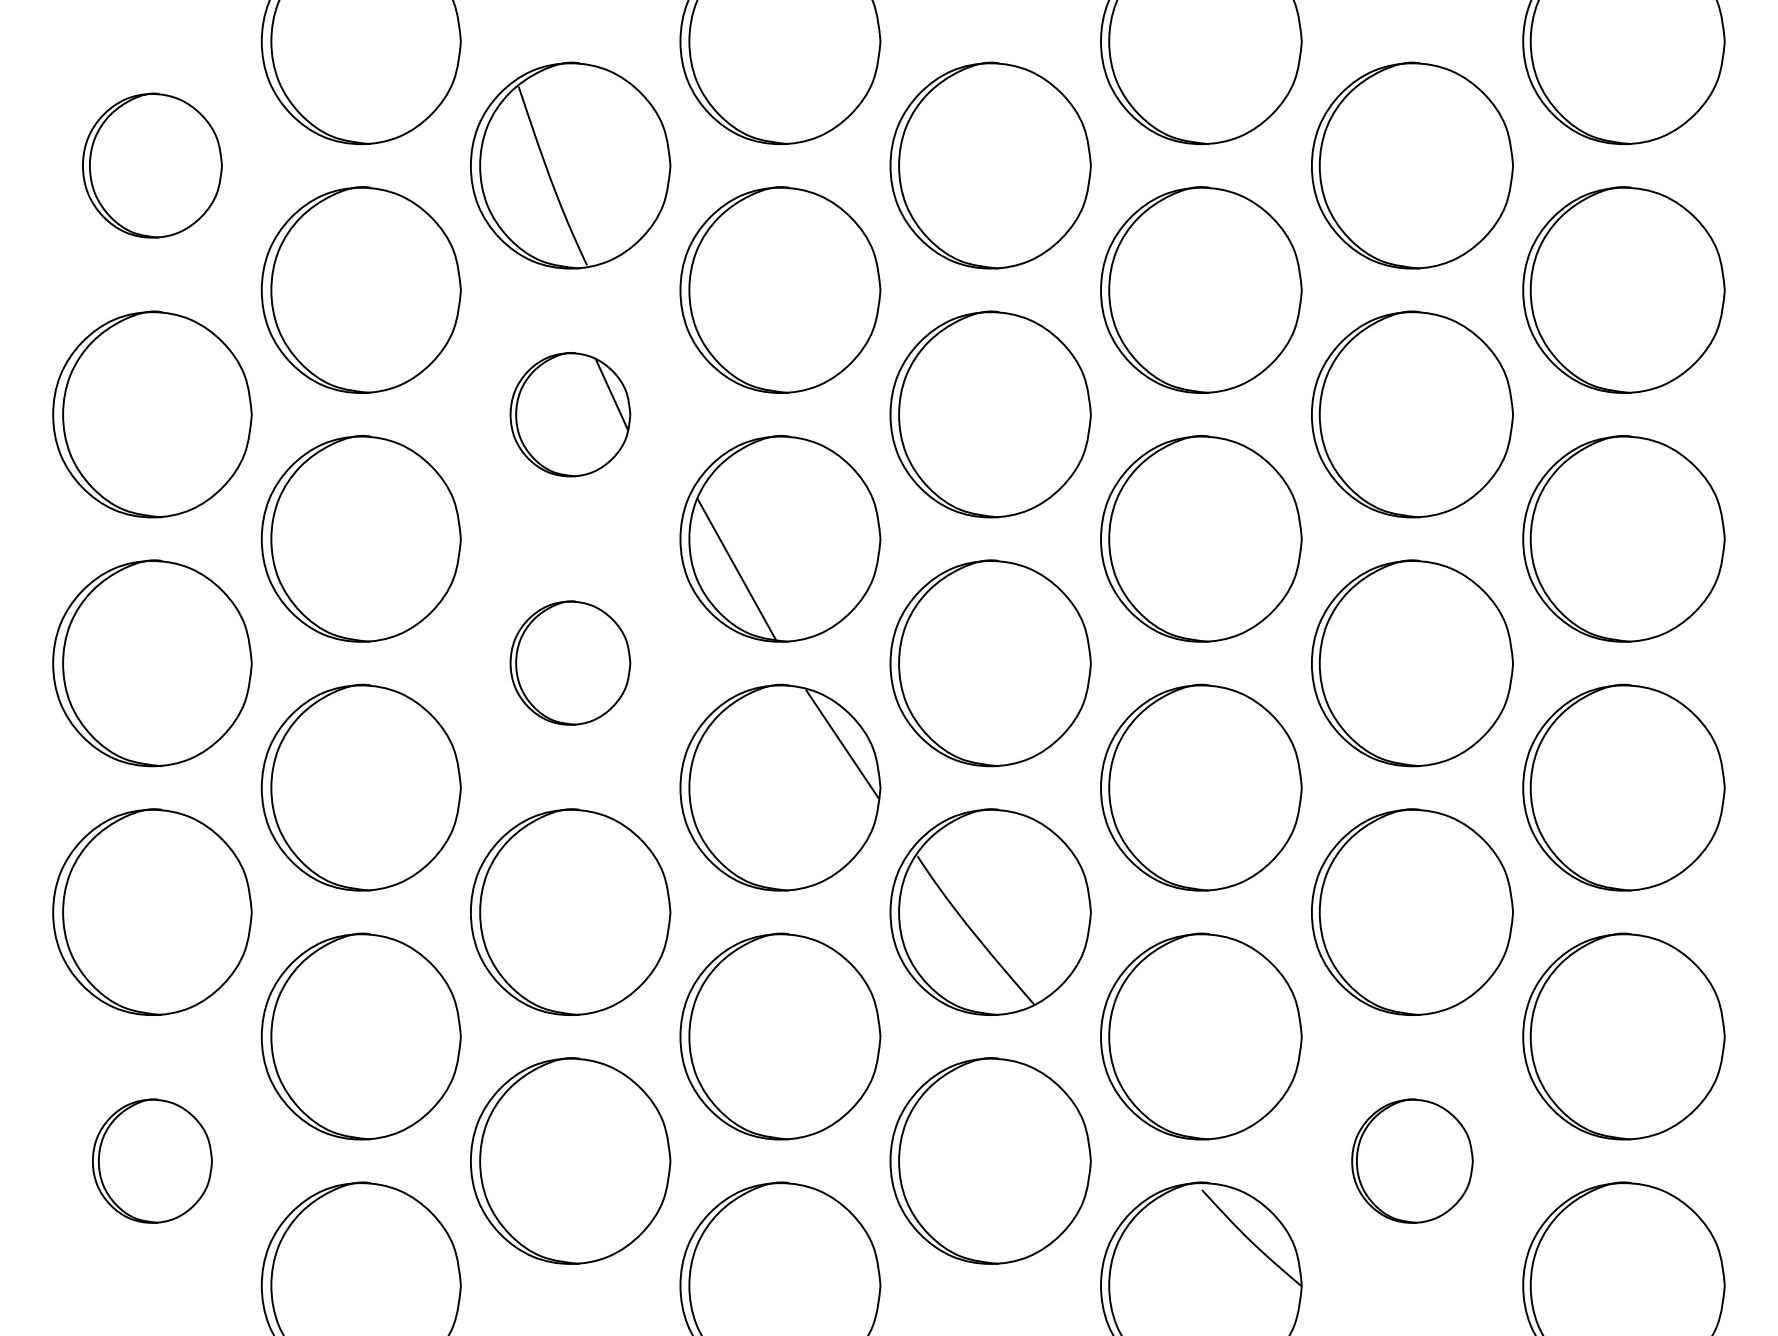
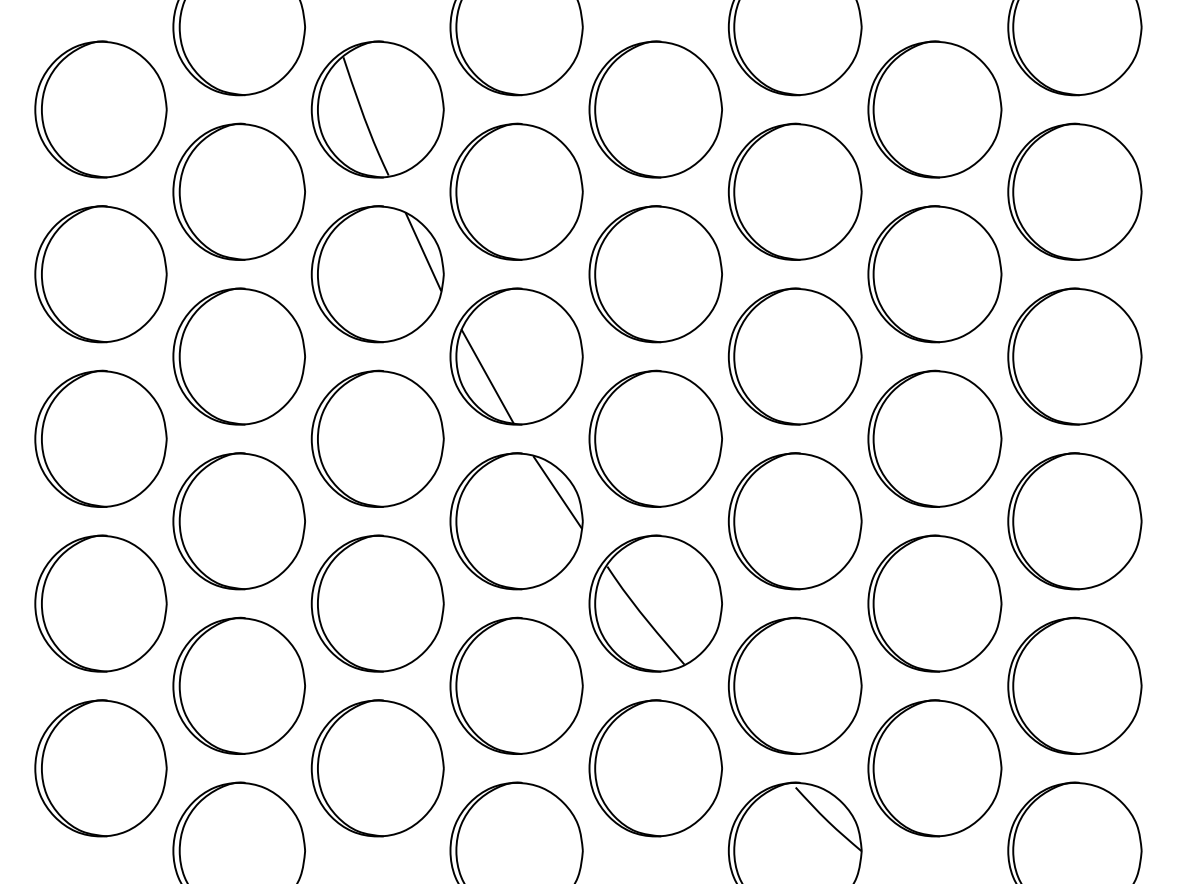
part: (151, 165) -> (100, 109), size x1.43
part: (570, 414) -> (377, 274), size x1.67
part: (570, 662) -> (377, 438), size x1.67
part: (151, 1161) -> (100, 768), size x1.67
part: (1411, 1161) -> (934, 768), size x1.67

